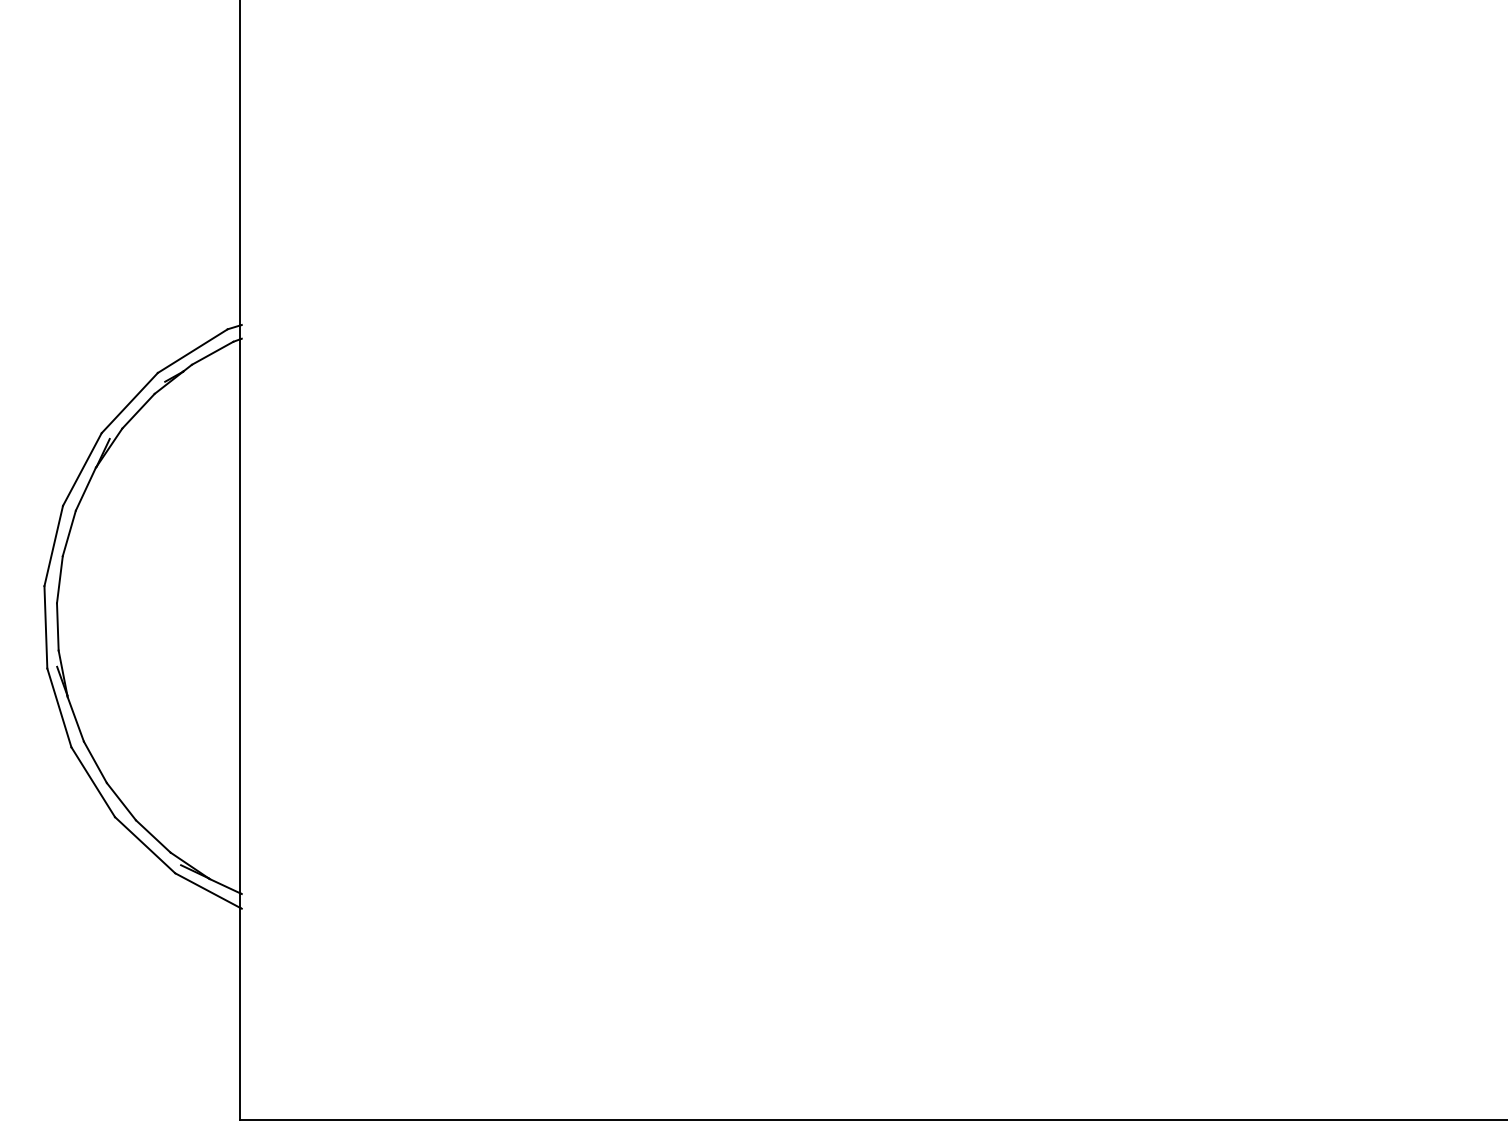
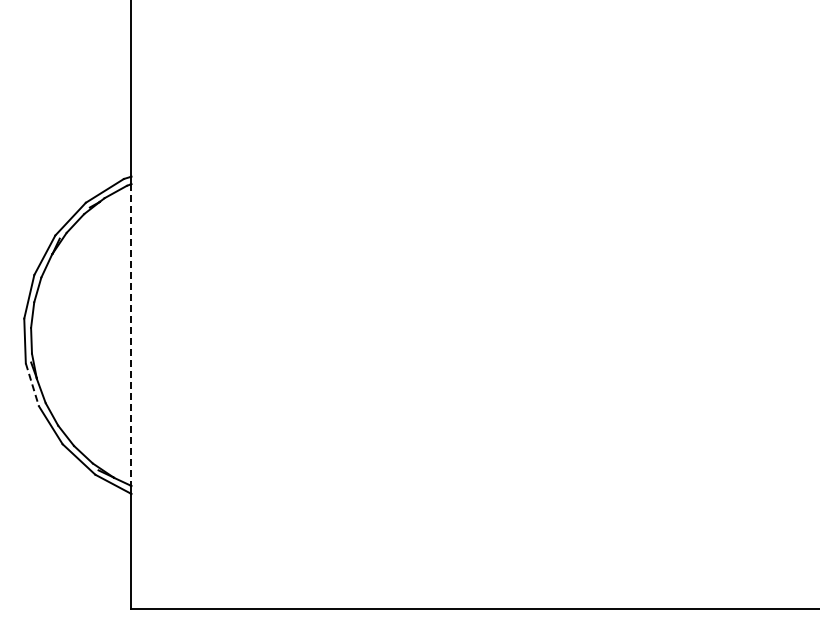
line: (239, 617) -> (130, 335), solid -> dashed
line: (59, 709) -> (32, 385), solid -> dashed

